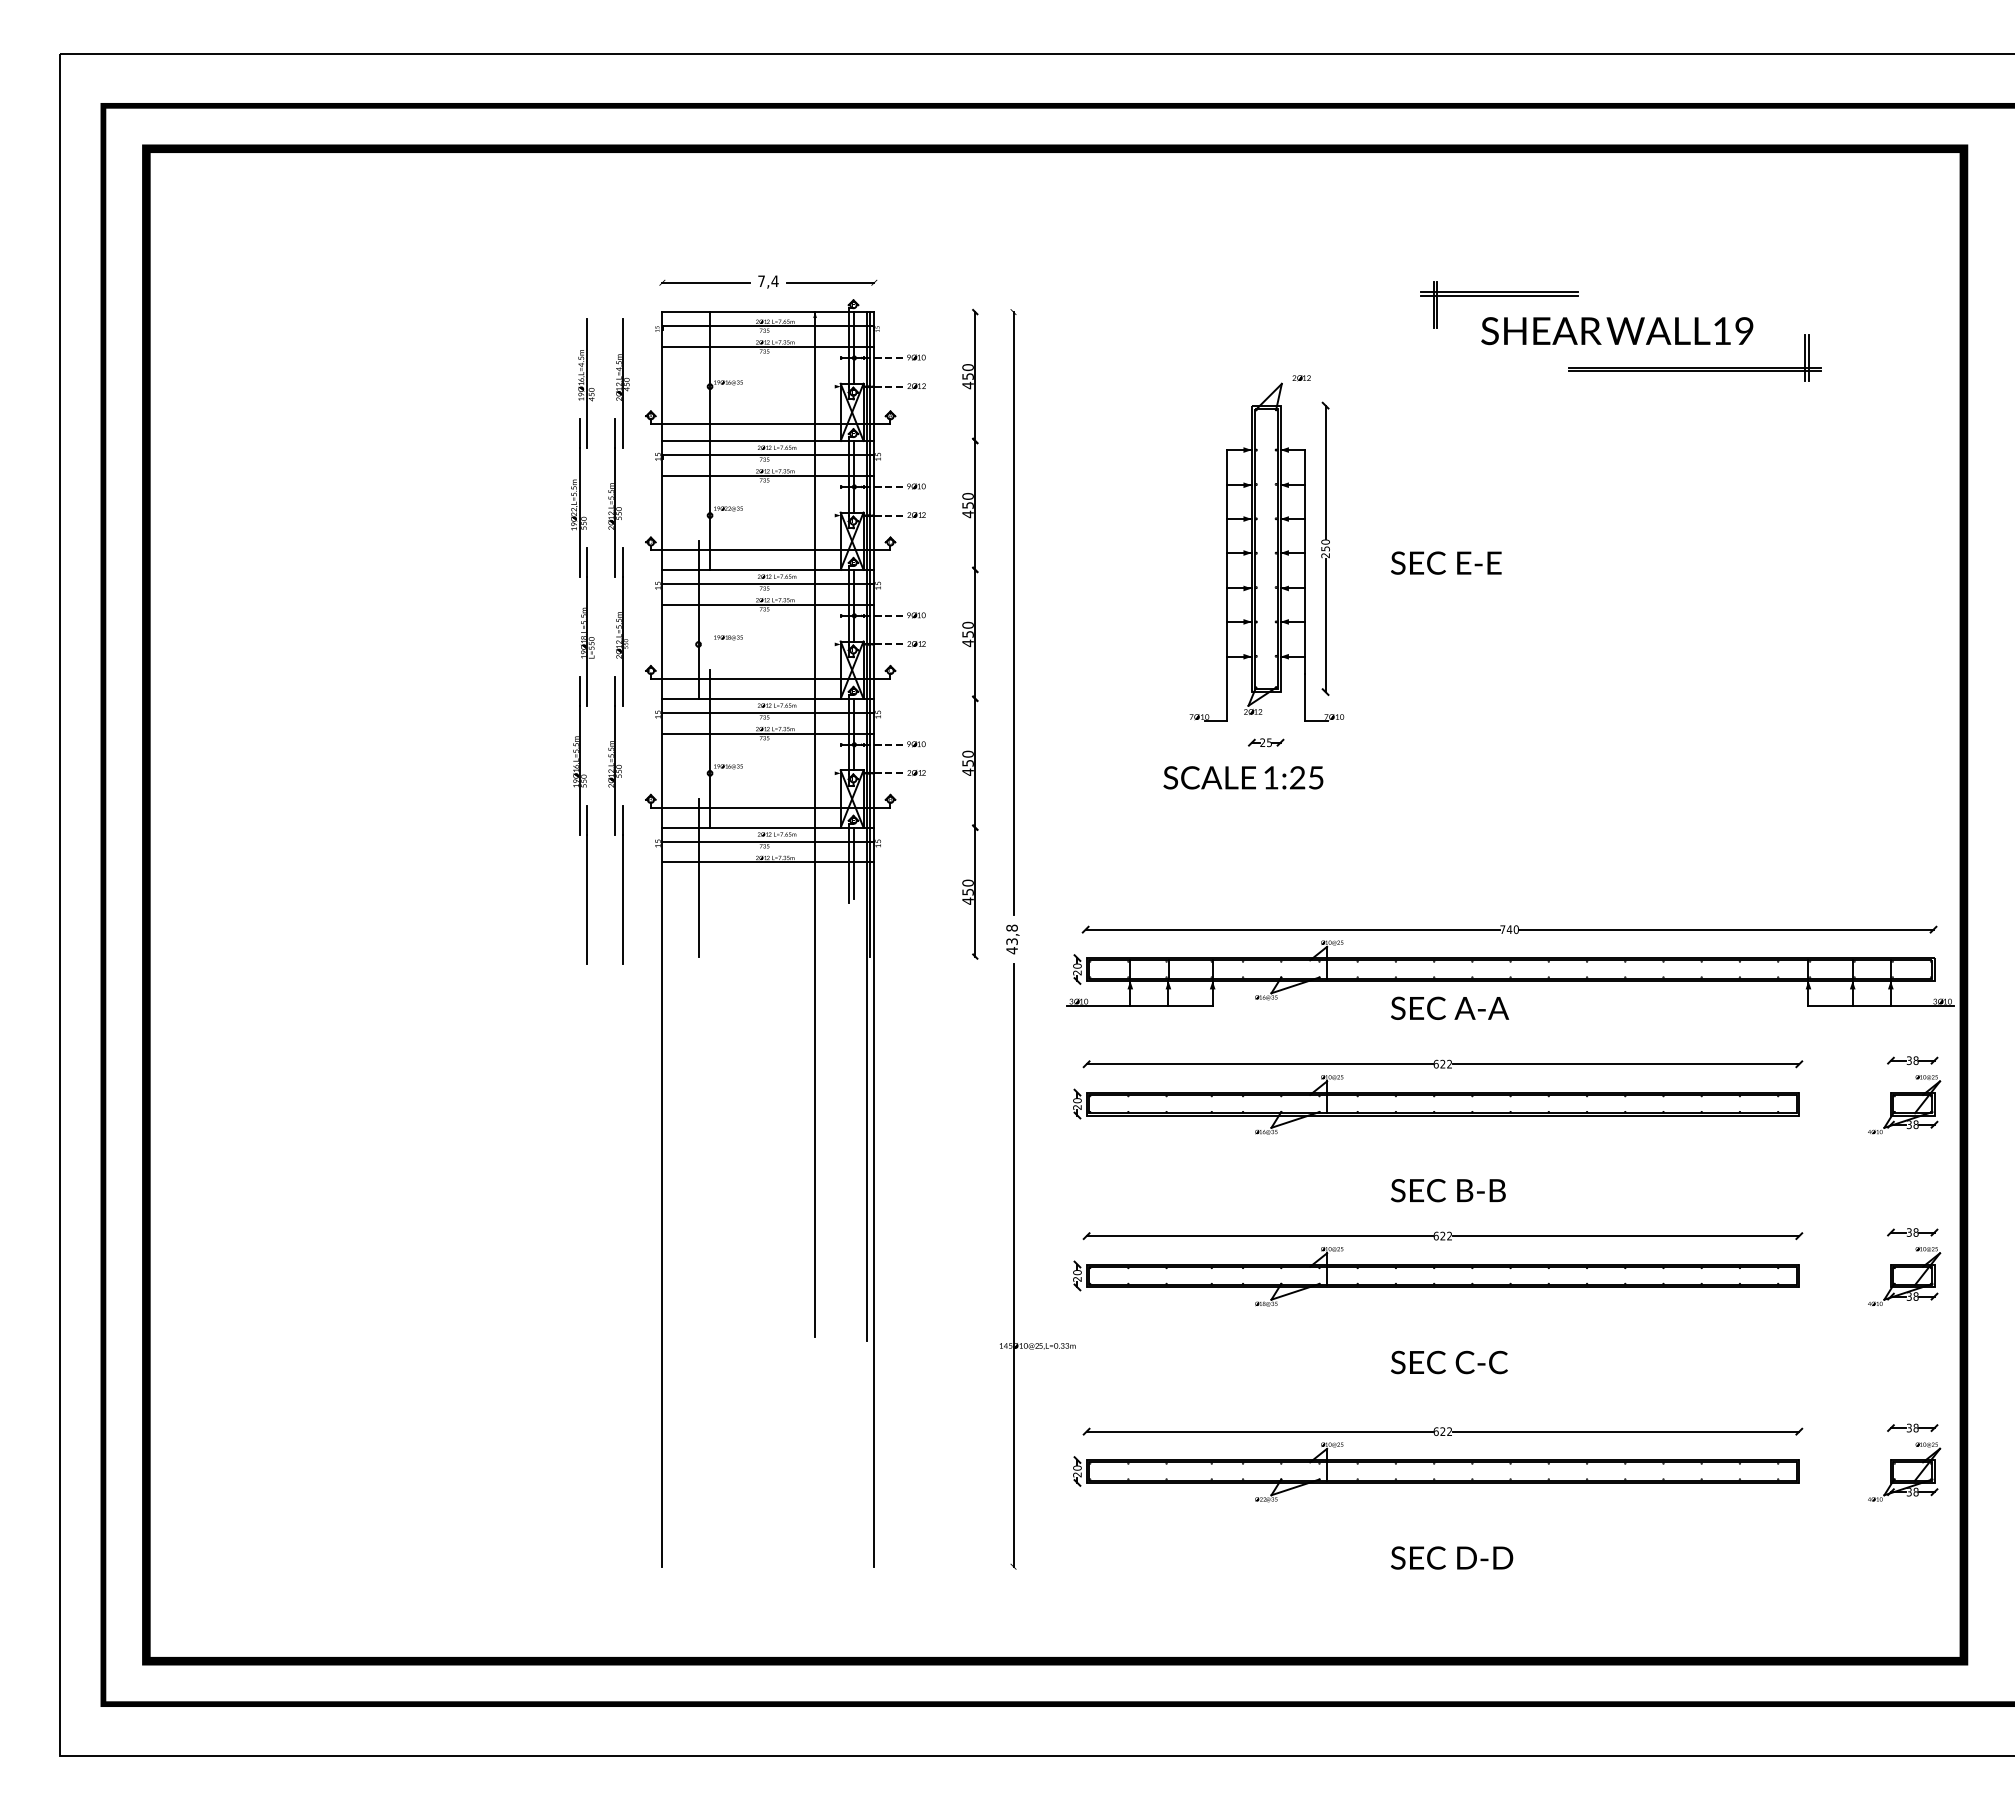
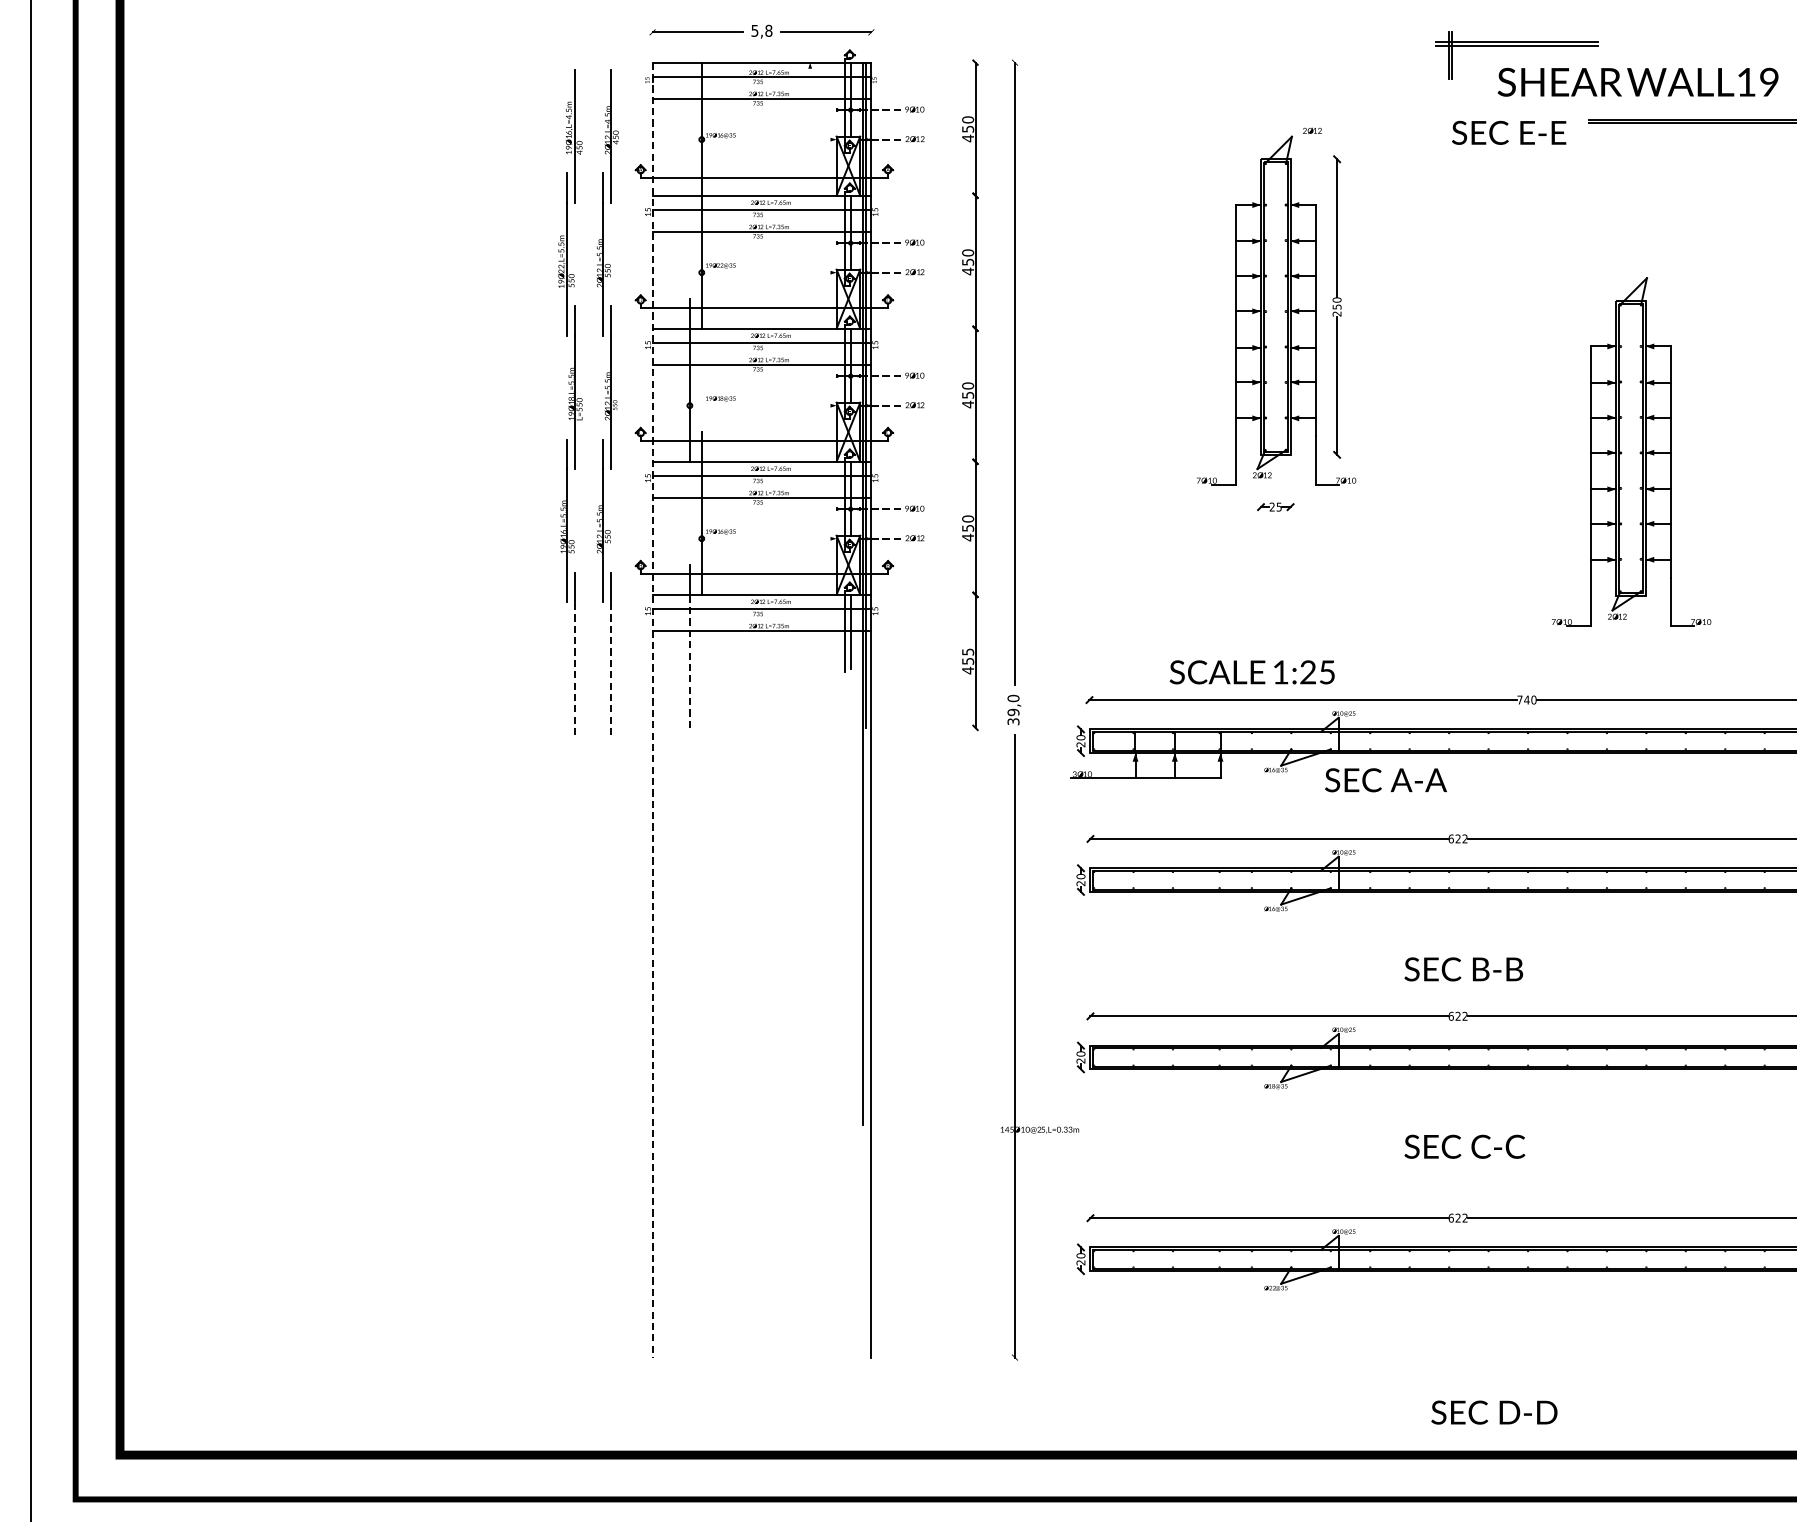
text: (768, 281) -> (762, 31), 7,4 -> 5,8
text: (1446, 562) -> (1509, 132), moved
part: (1610, 688) -> (1631, 451), added
text: (1243, 777) -> (1252, 672), moved
line: (815, 824) -> (810, 591), removed
text: (967, 882) -> (967, 651), 450 -> 455
line: (698, 891) -> (689, 660), solid -> dashed
line: (587, 898) -> (575, 667), solid -> dashed
line: (622, 898) -> (611, 667), solid -> dashed
line: (662, 939) -> (652, 710), solid -> dashed
text: (1011, 939) -> (1012, 710), 43,8 -> 39,0
text: (1450, 1007) -> (1386, 779), moved
text: (1452, 1557) -> (1494, 1412), moved

